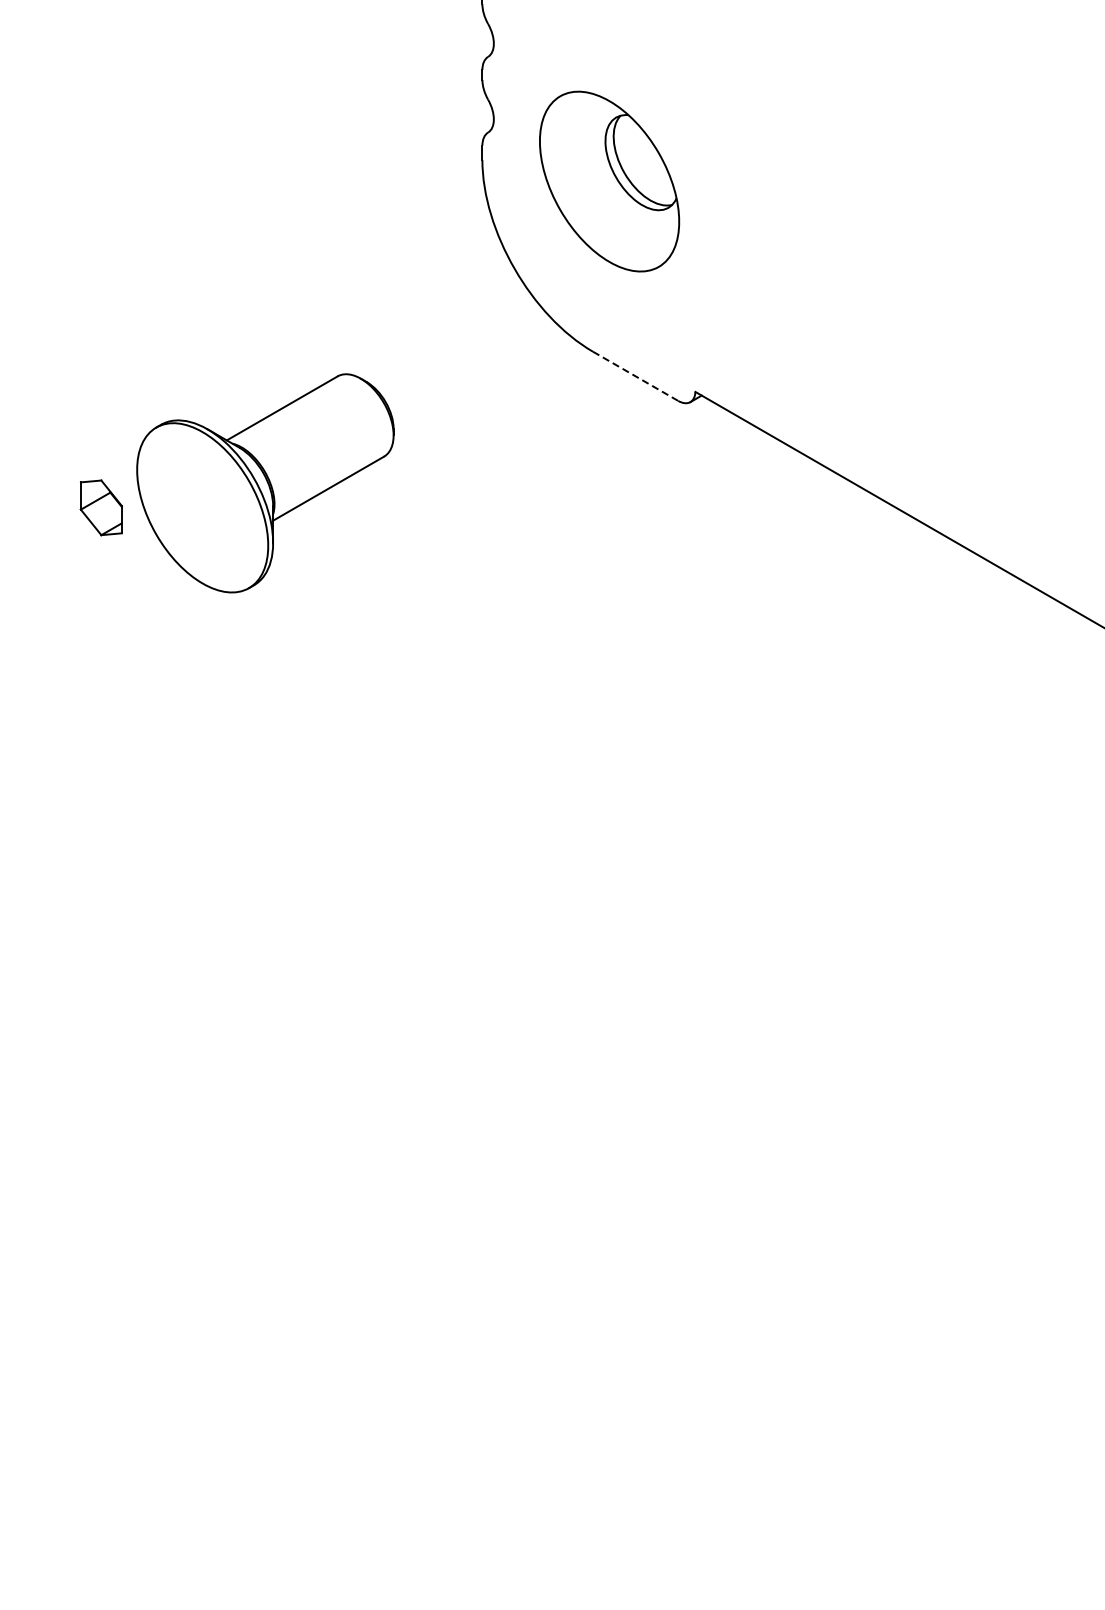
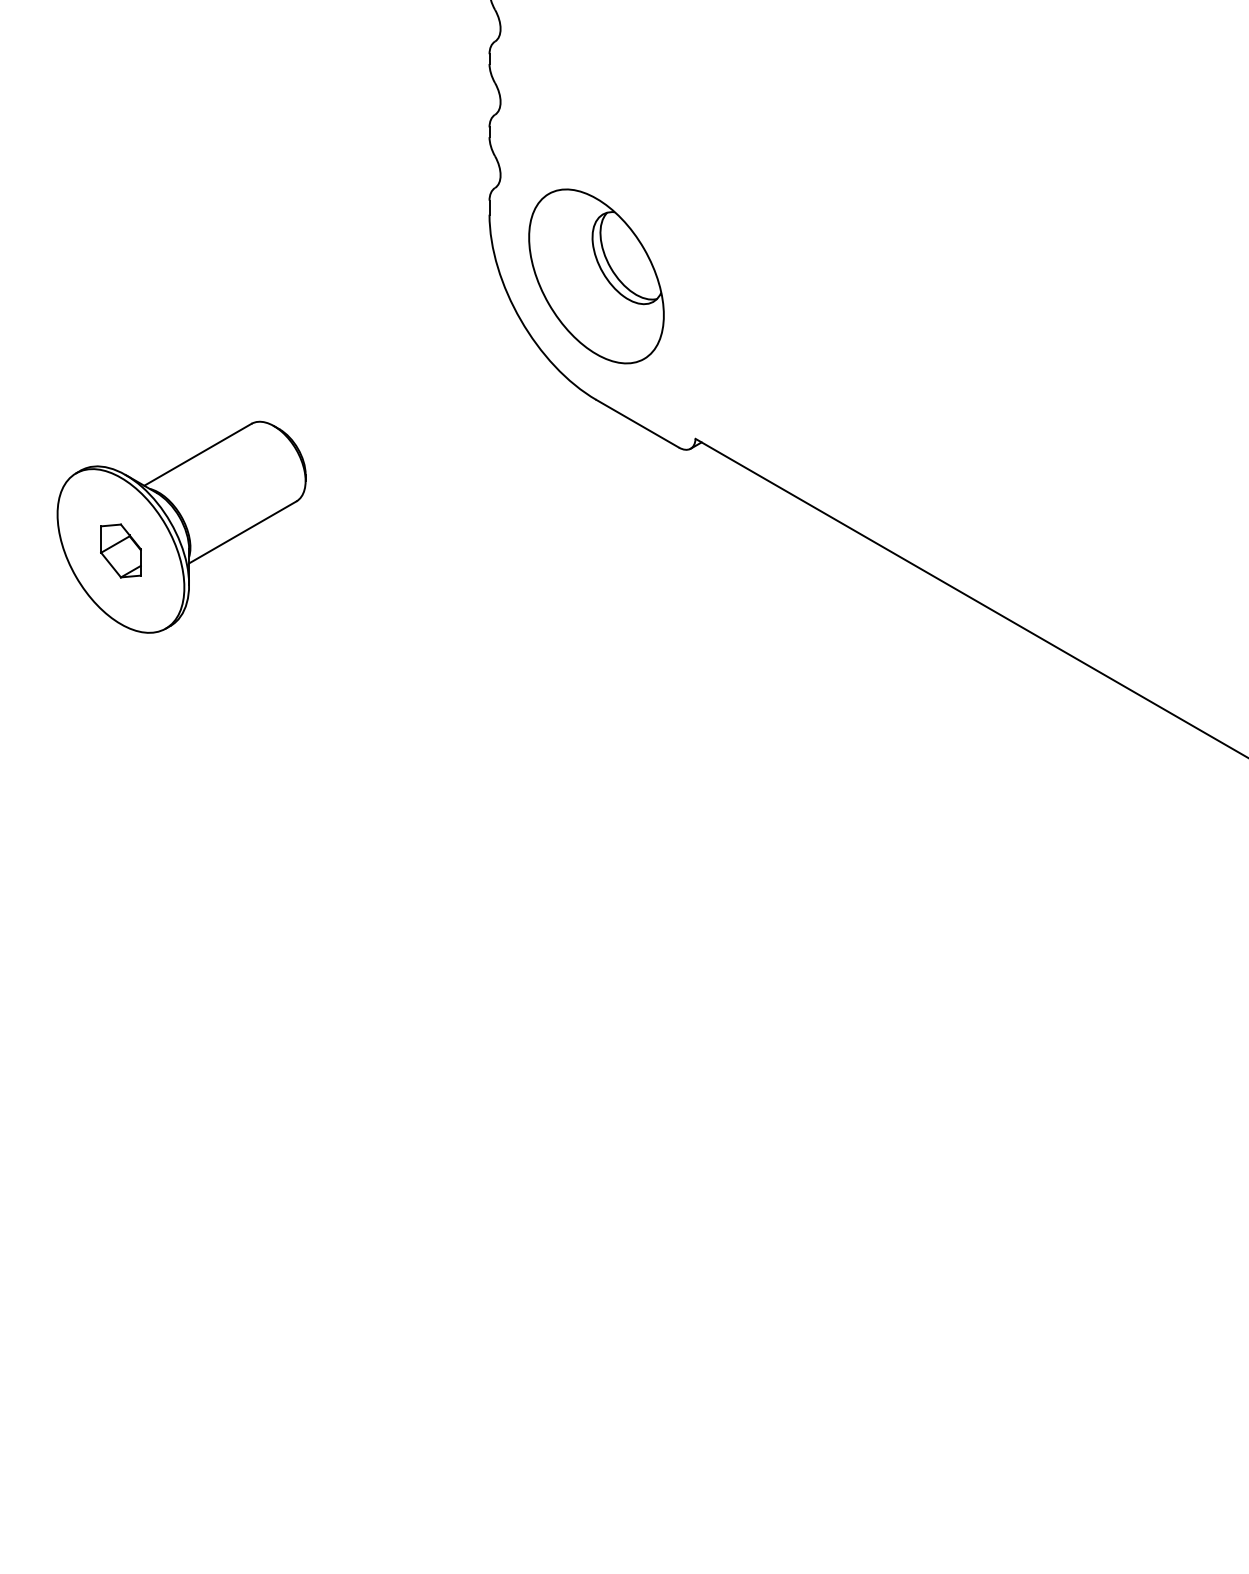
part: (609, 181) -> (596, 276), moved
line: (635, 376) -> (637, 423), dashed -> solid
part: (265, 482) -> (181, 526), moved

